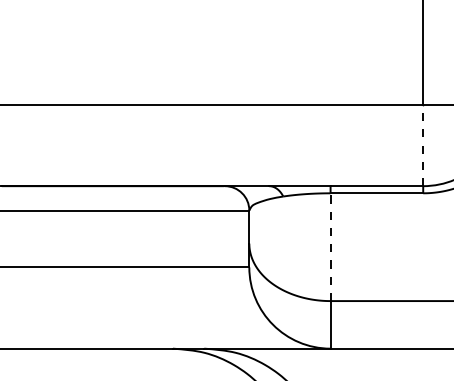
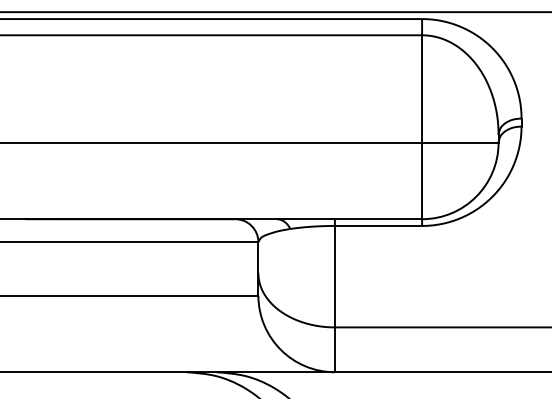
line: (423, 145) -> (422, 180), dashed -> solid
line: (330, 247) -> (334, 276), dashed -> solid

